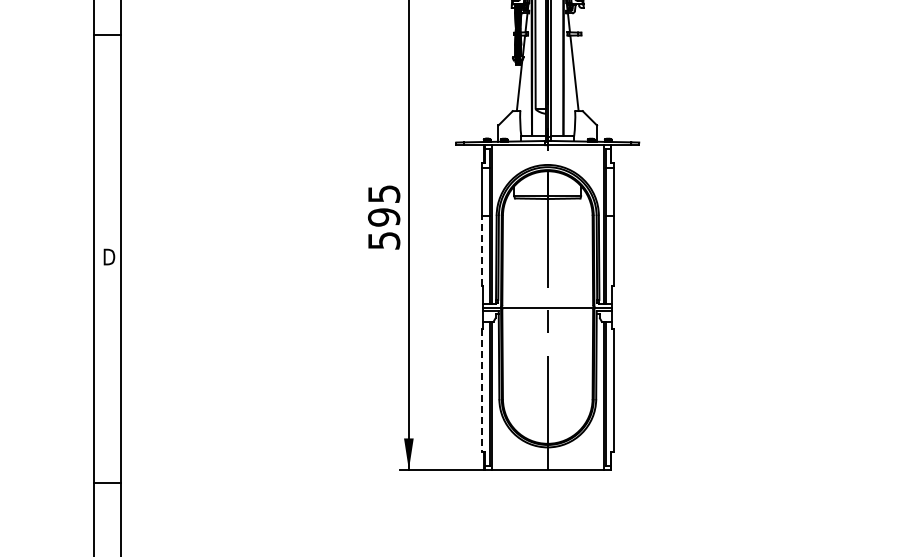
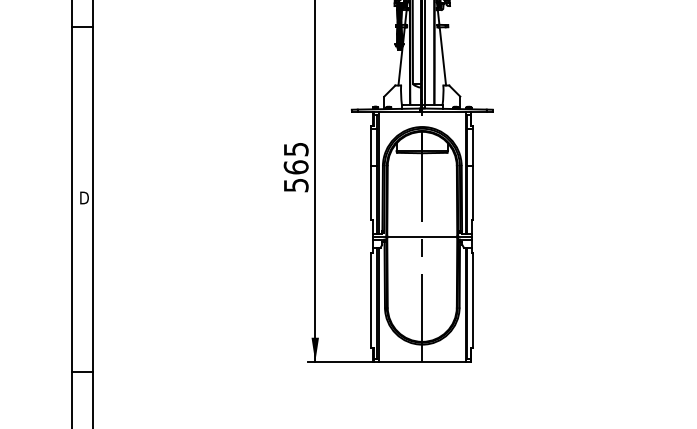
text: (383, 217) -> (295, 167), 595 -> 565
line: (481, 250) -> (371, 192), dashed -> solid
line: (481, 390) -> (371, 300), dashed -> solid

